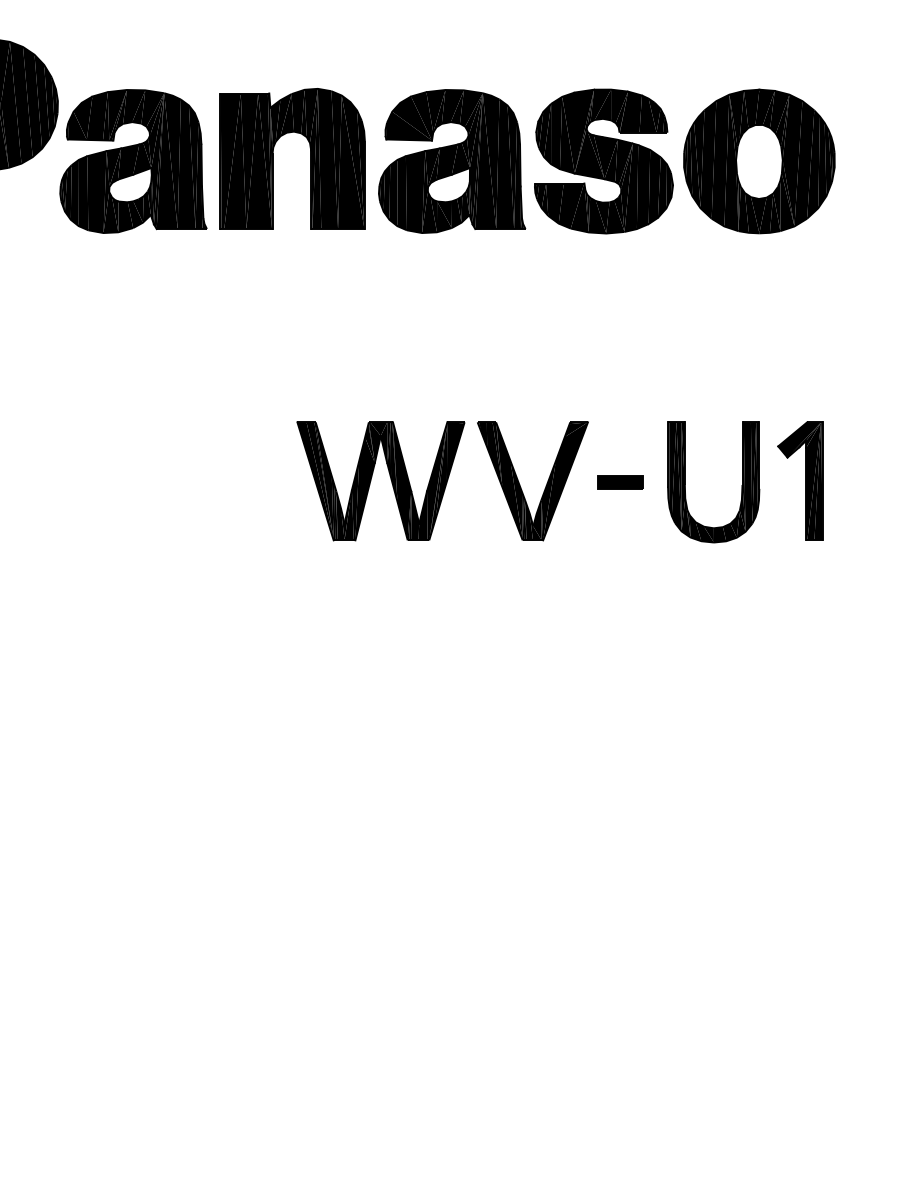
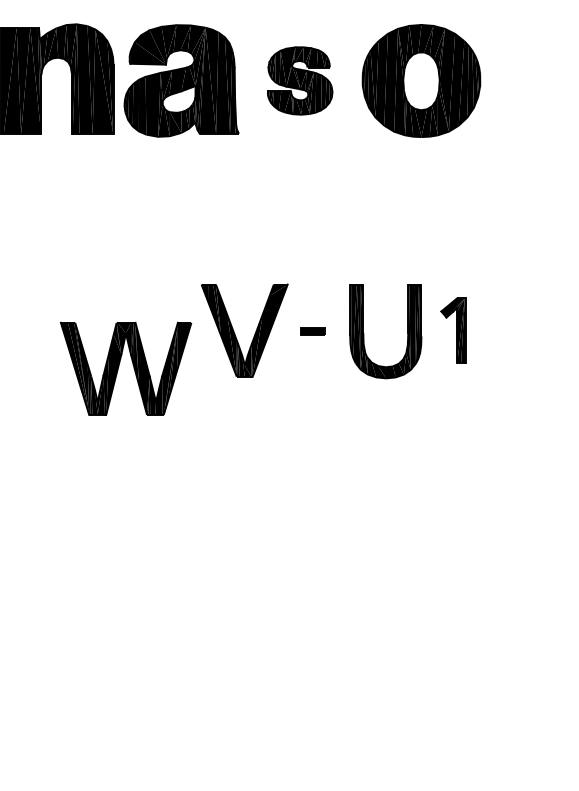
part: (603, 161) -> (299, 80), size x0.6
part: (372, 477) -> (119, 365), moved
part: (800, 480) -> (453, 329), size x0.7
part: (620, 482) -> (313, 331), size x0.7

